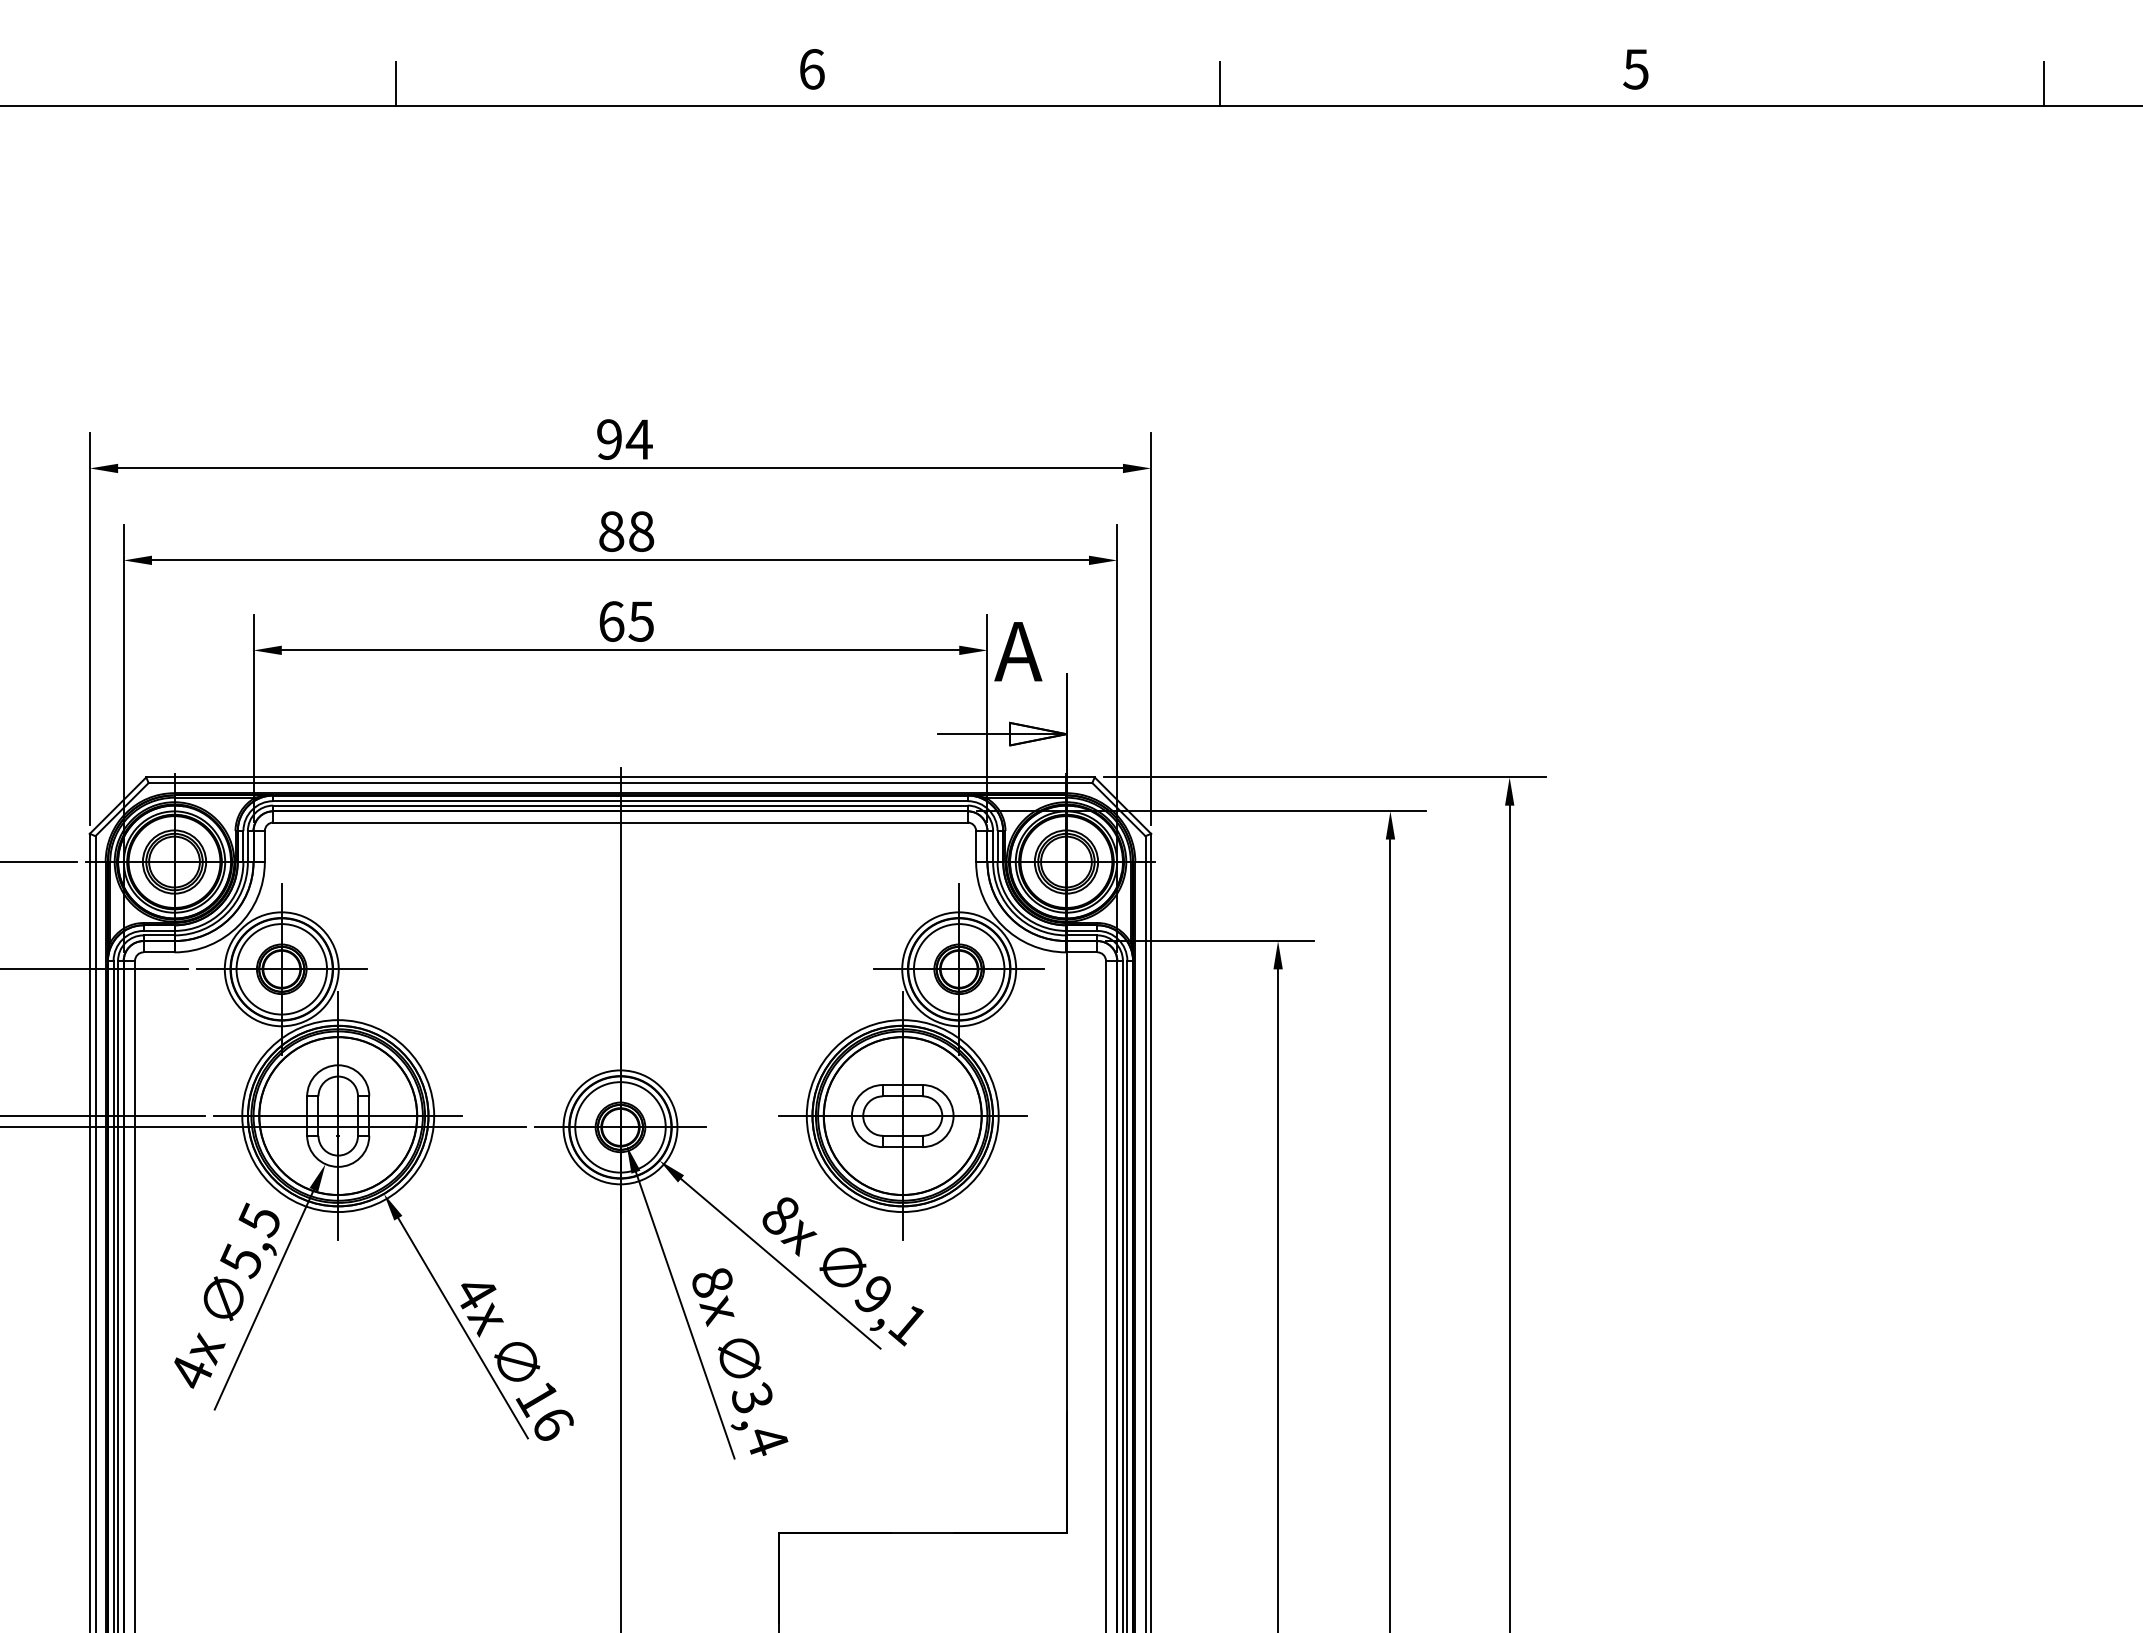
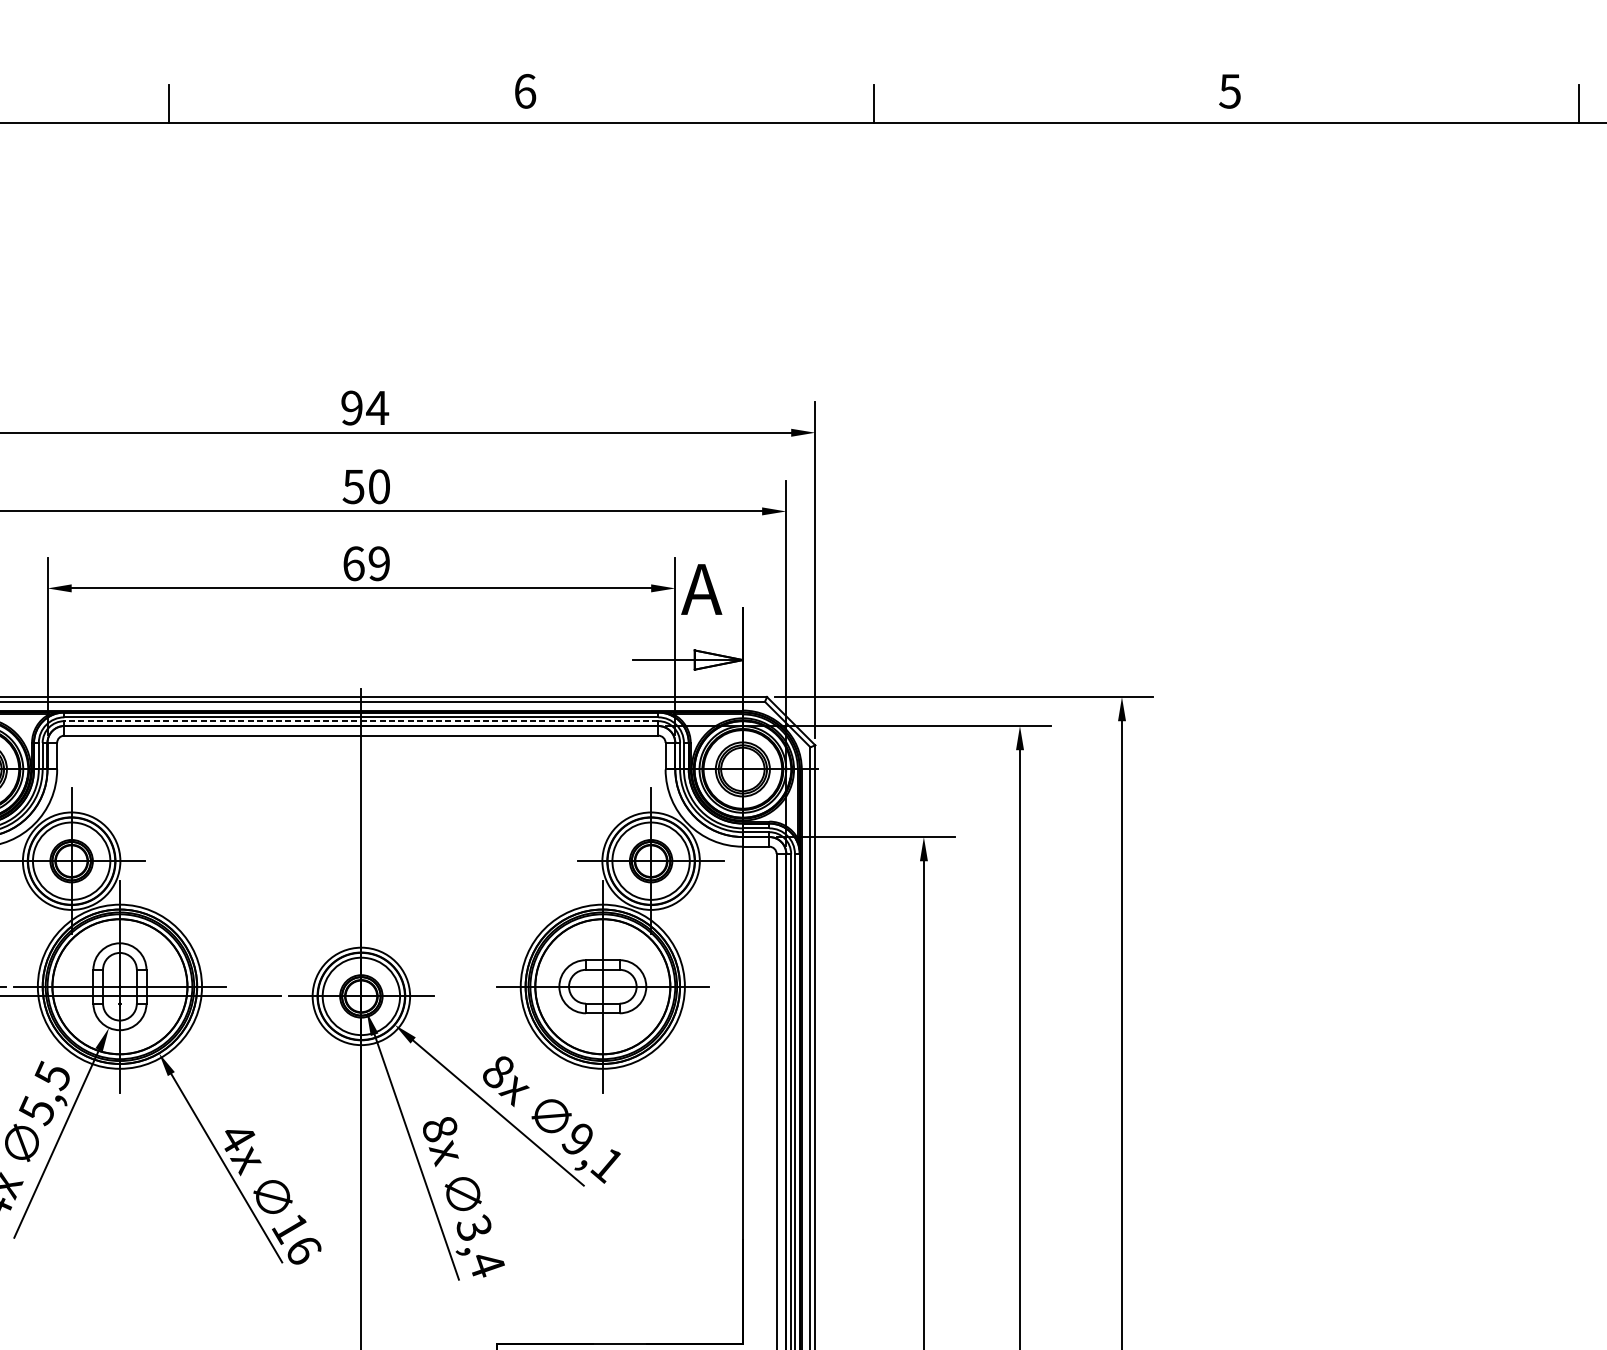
text: (626, 531) -> (366, 486), 88 -> 50
text: (640, 621) -> (378, 563), 65 -> 69
line: (620, 805) -> (361, 721), solid -> dashed

